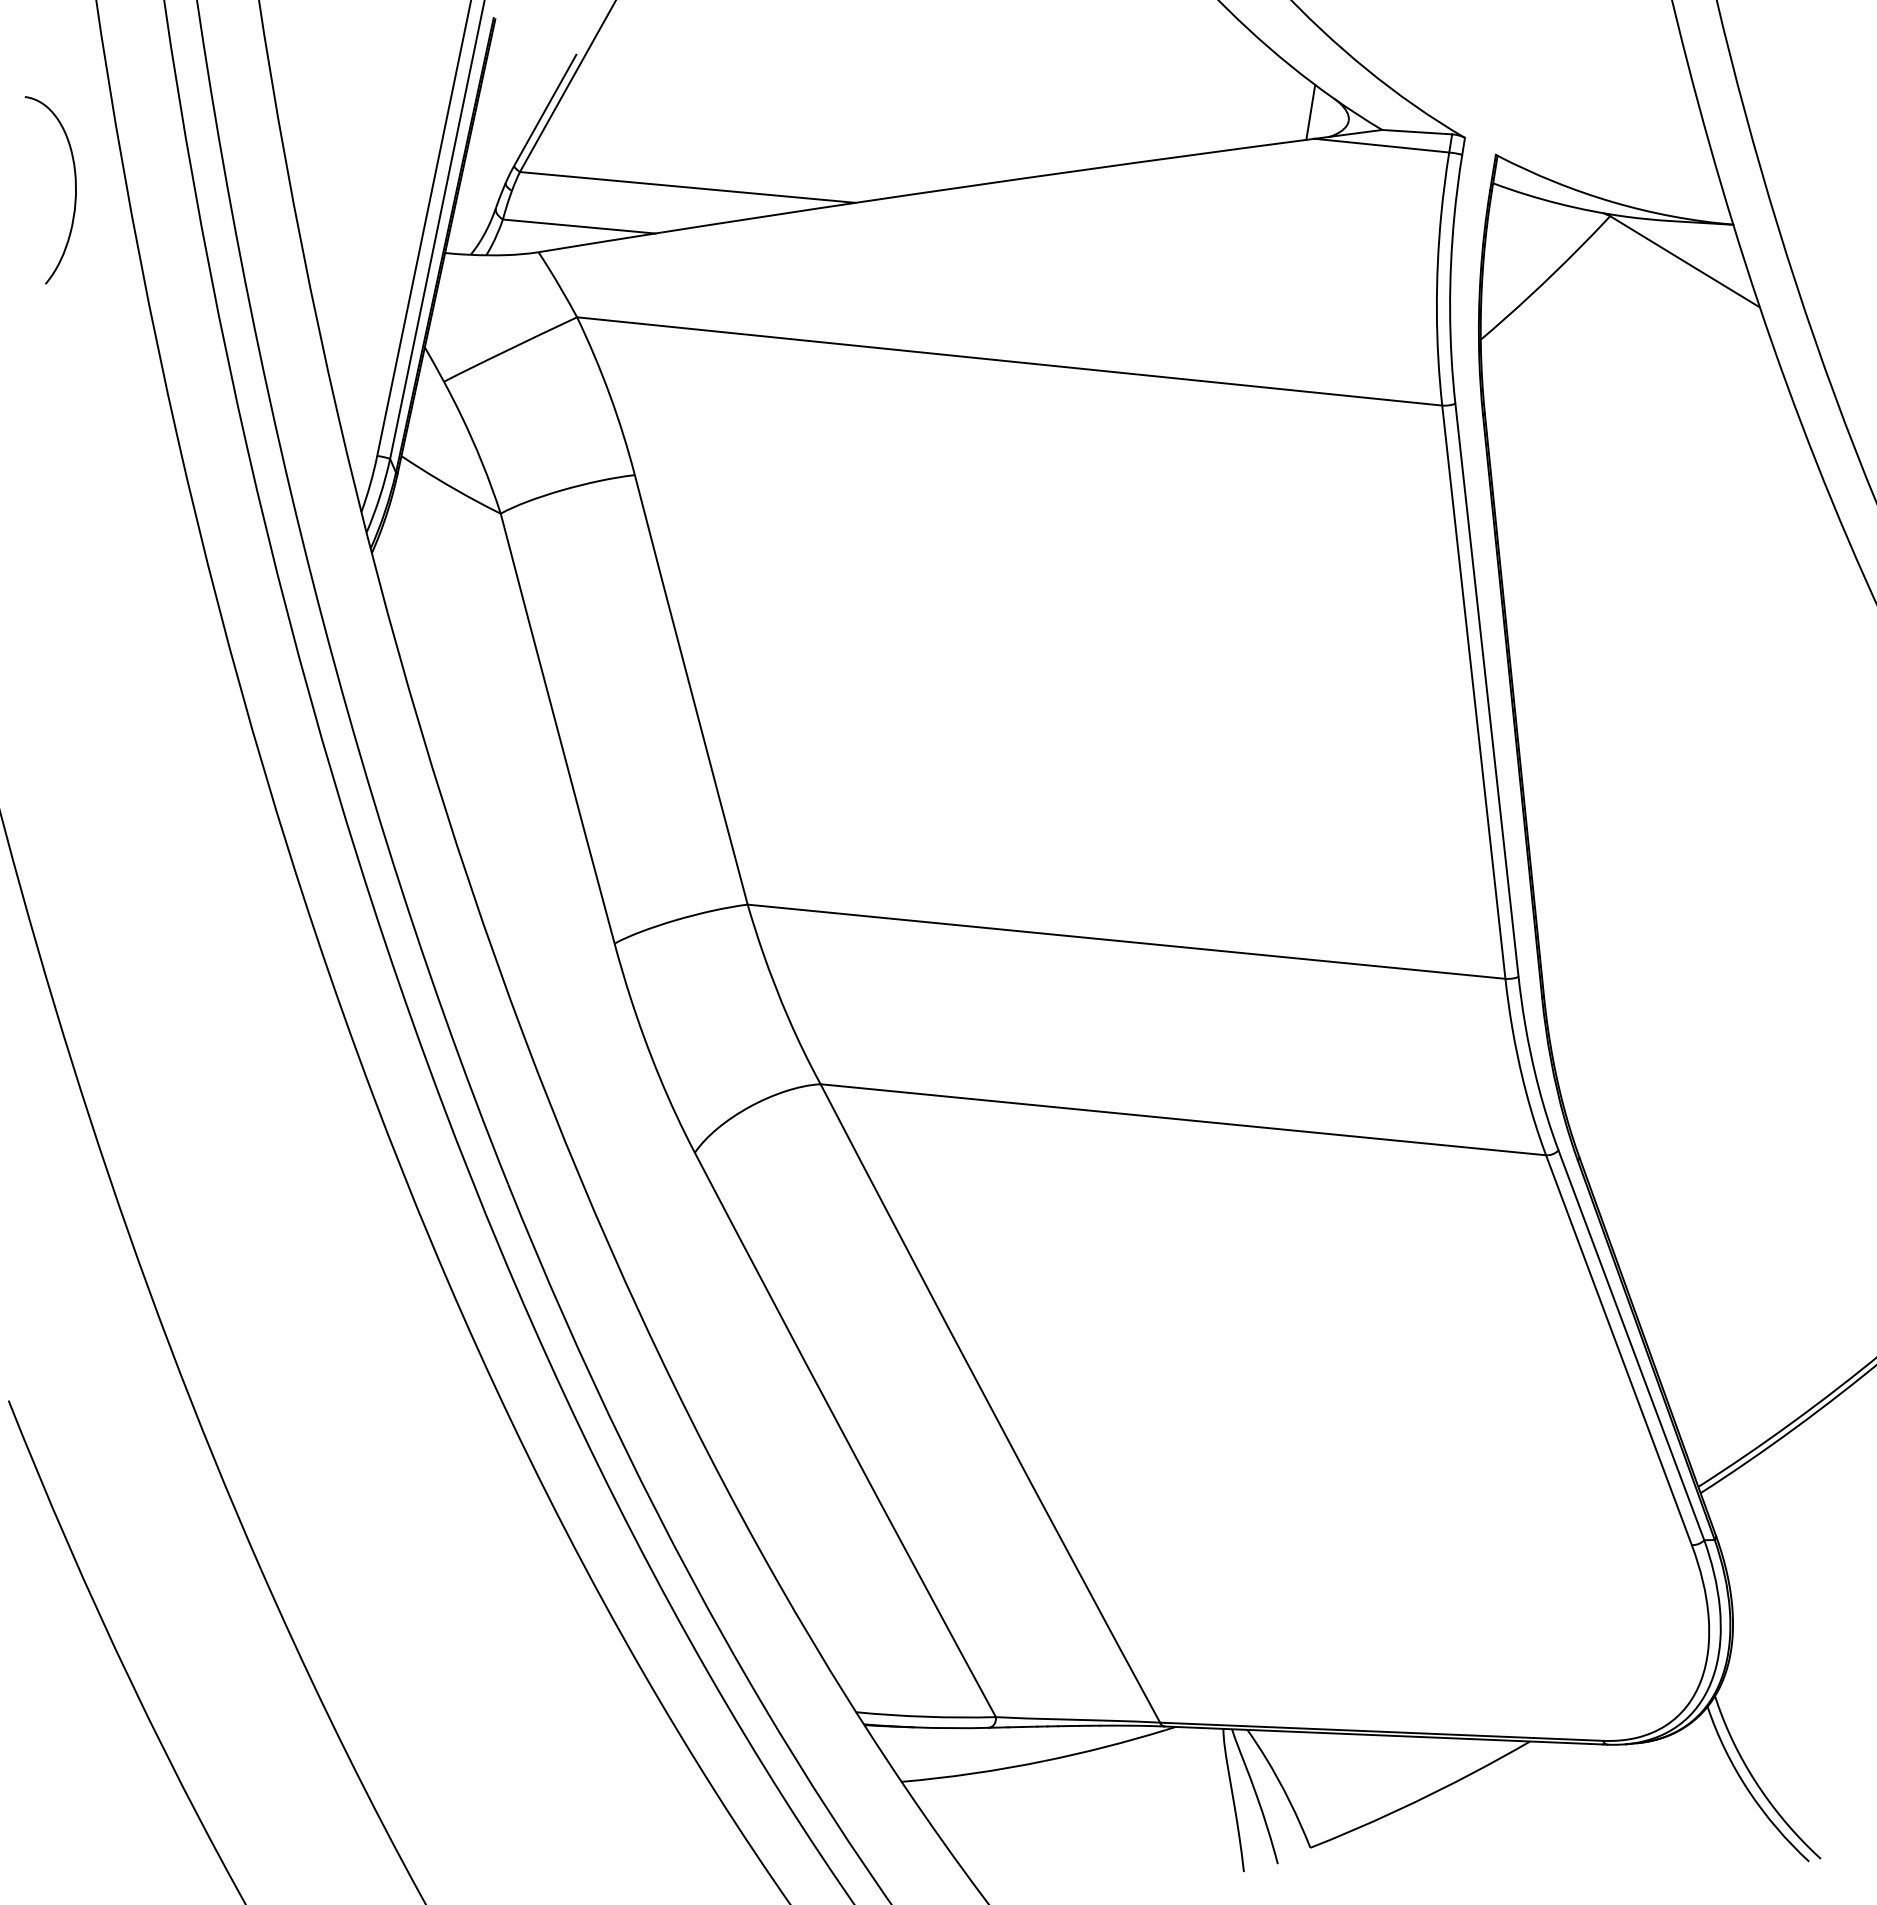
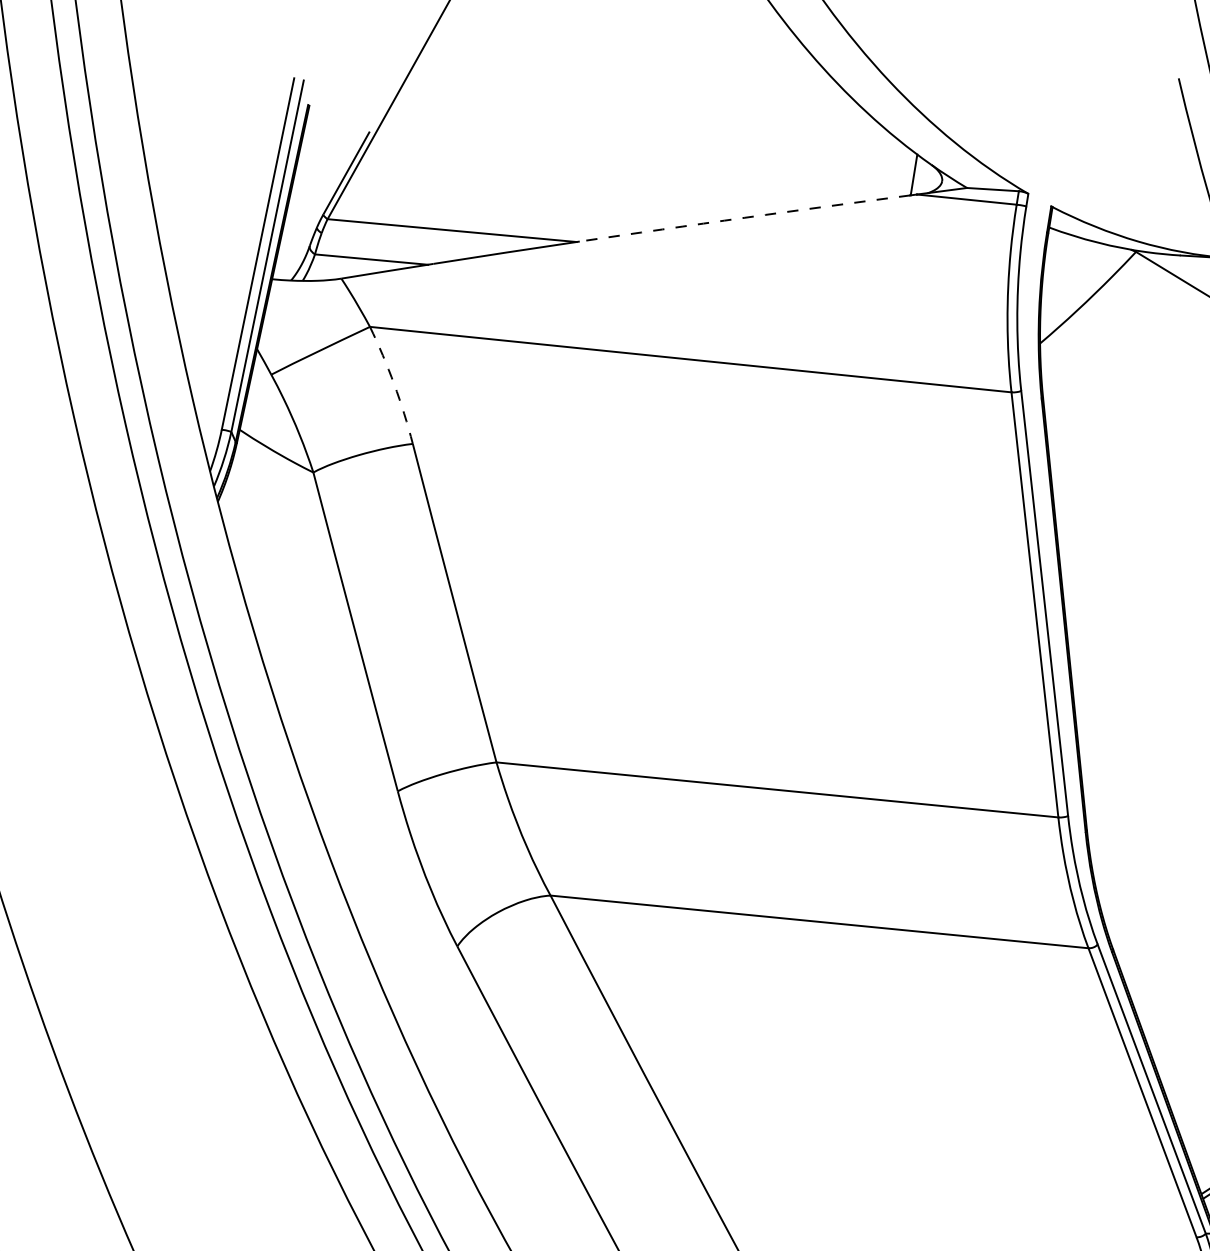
arc: (1082, 170) -> (744, 218), solid -> dashed
arc: (609, 394) -> (394, 384), solid -> dashed

